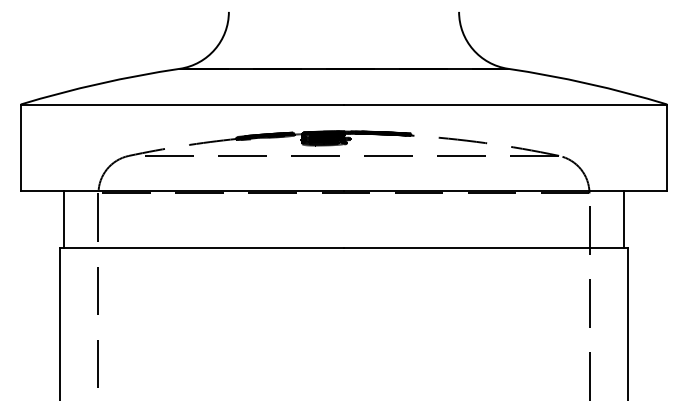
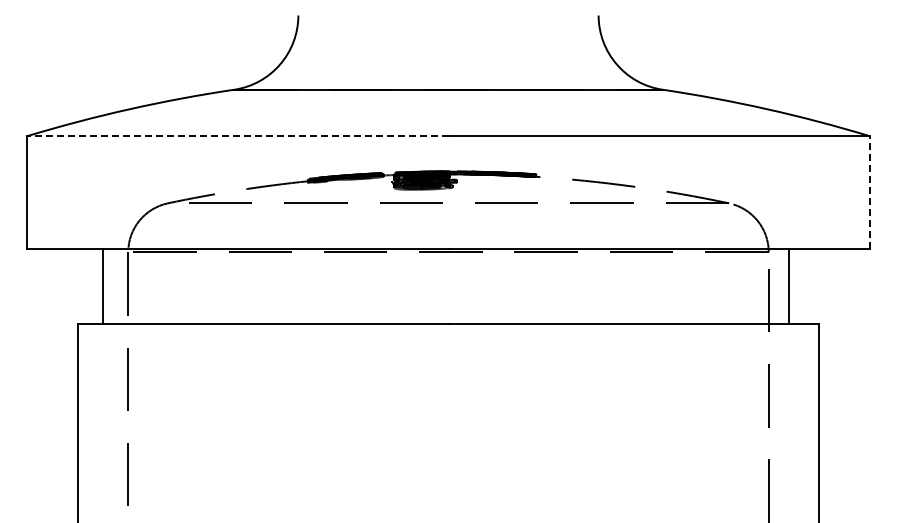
line: (182, 104) -> (237, 136), solid -> dashed
line: (667, 147) -> (870, 192), solid -> dashed
line: (64, 218) -> (103, 285), moved
line: (623, 218) -> (788, 285), moved

